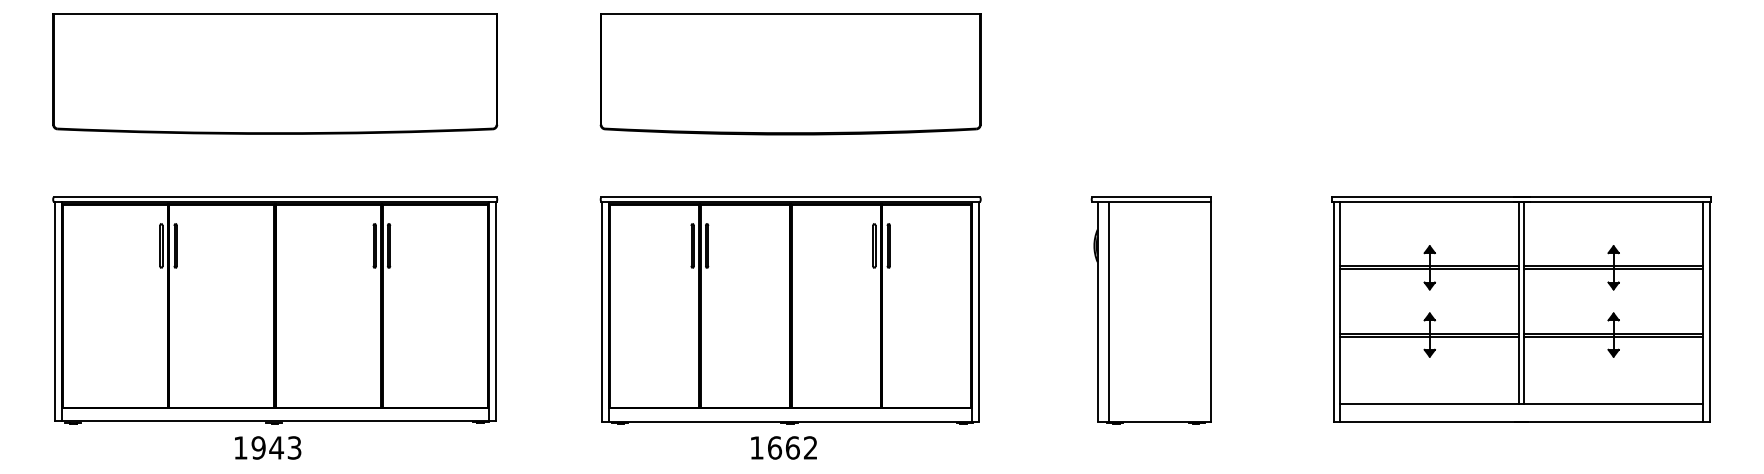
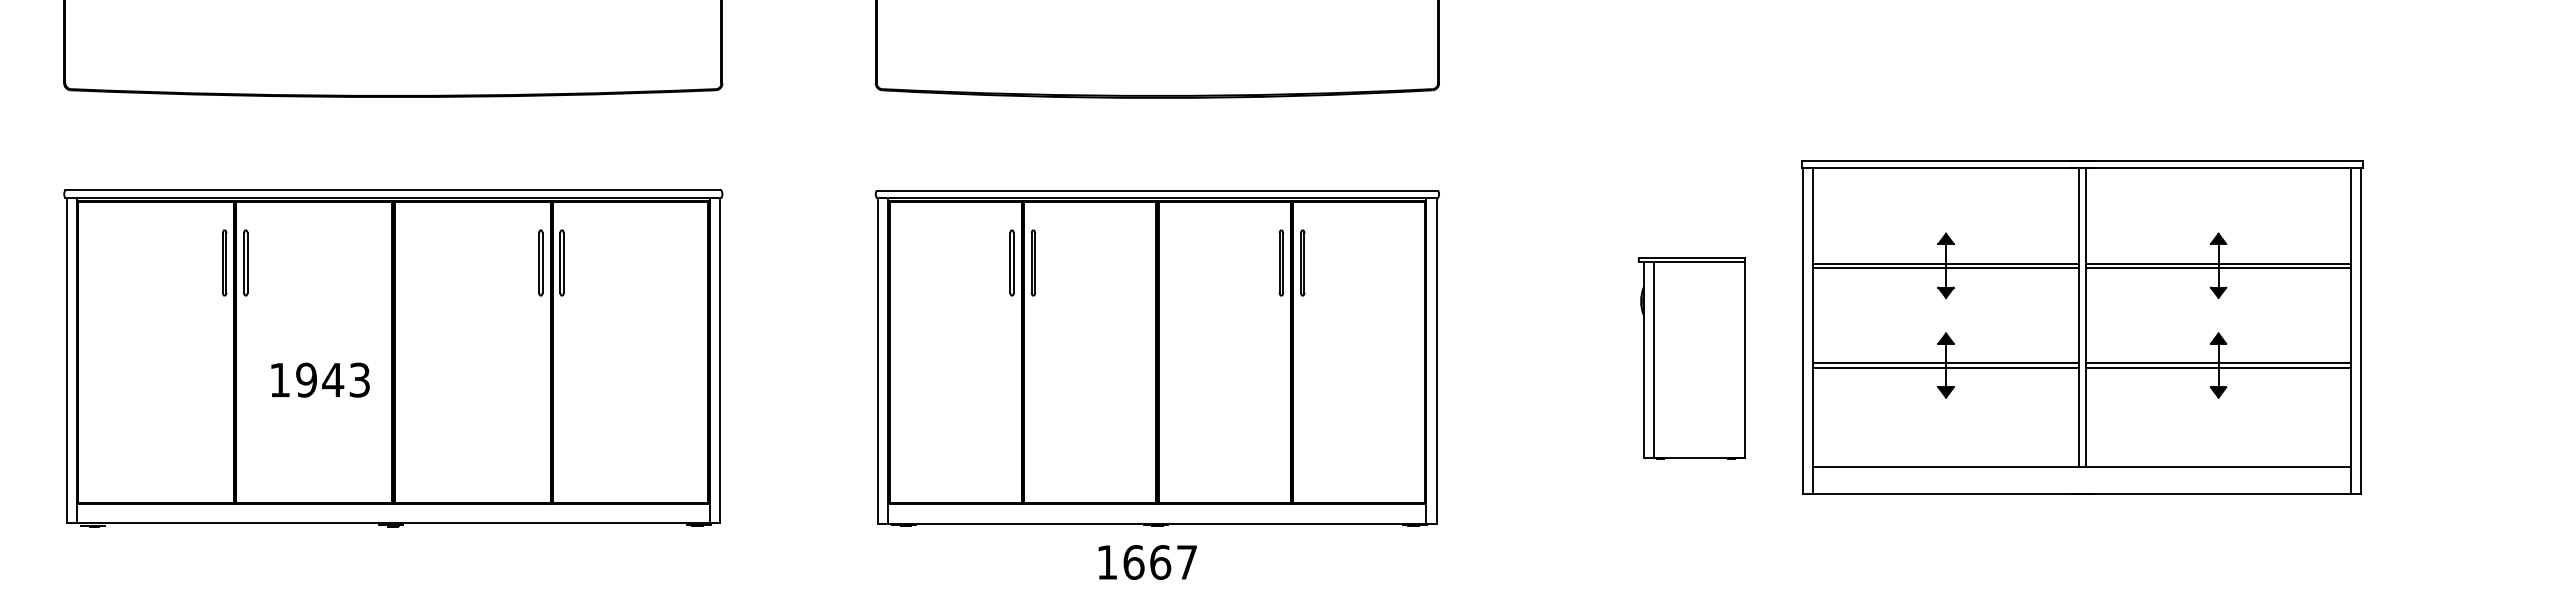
part: (1521, 309) -> (2081, 327), moved
part: (1150, 310) -> (1690, 358), size x0.6
text: (268, 447) -> (321, 379), moved
text: (810, 447) -> (1186, 561), 1662 -> 1667

